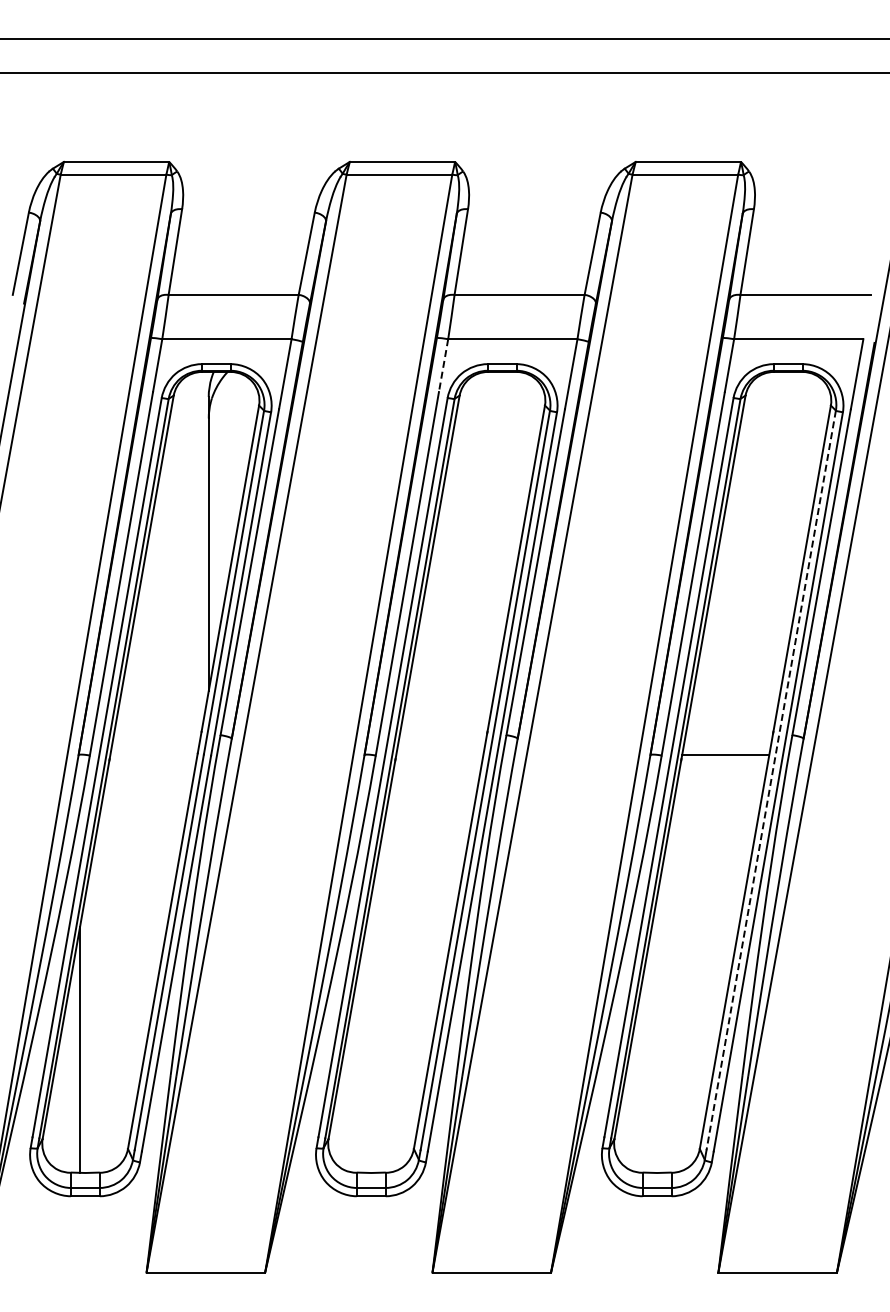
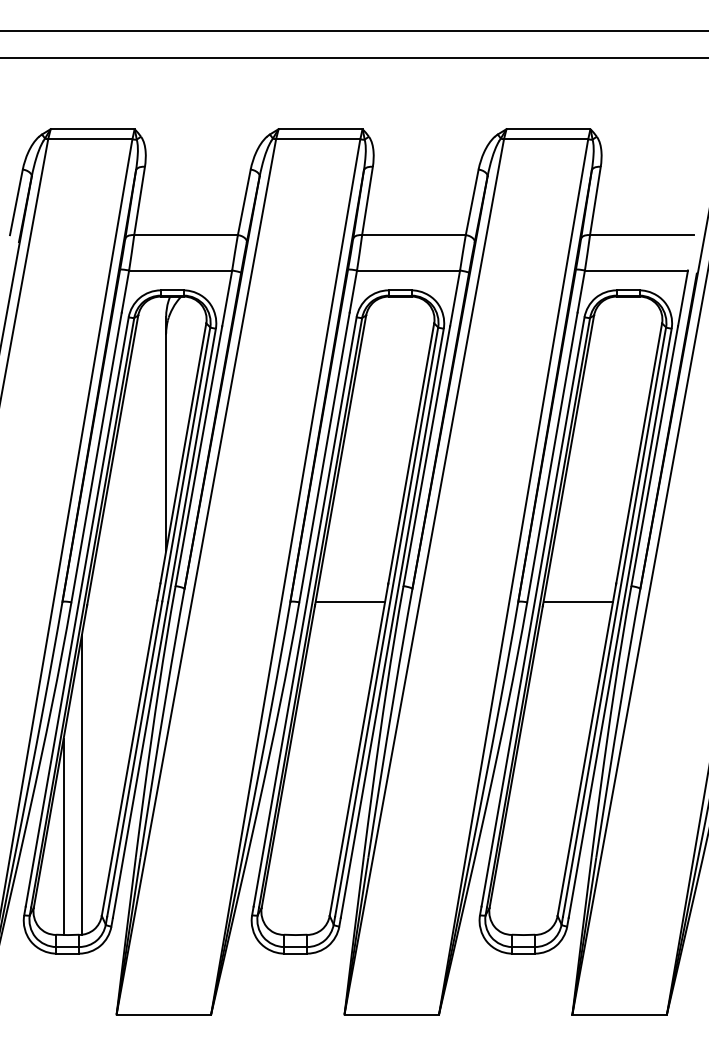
line: (443, 365) -> (353, 291), dashed -> solid
line: (439, 755) -> (350, 602), added
line: (771, 780) -> (614, 622), dashed -> solid
line: (102, 984) -> (81, 784), added

